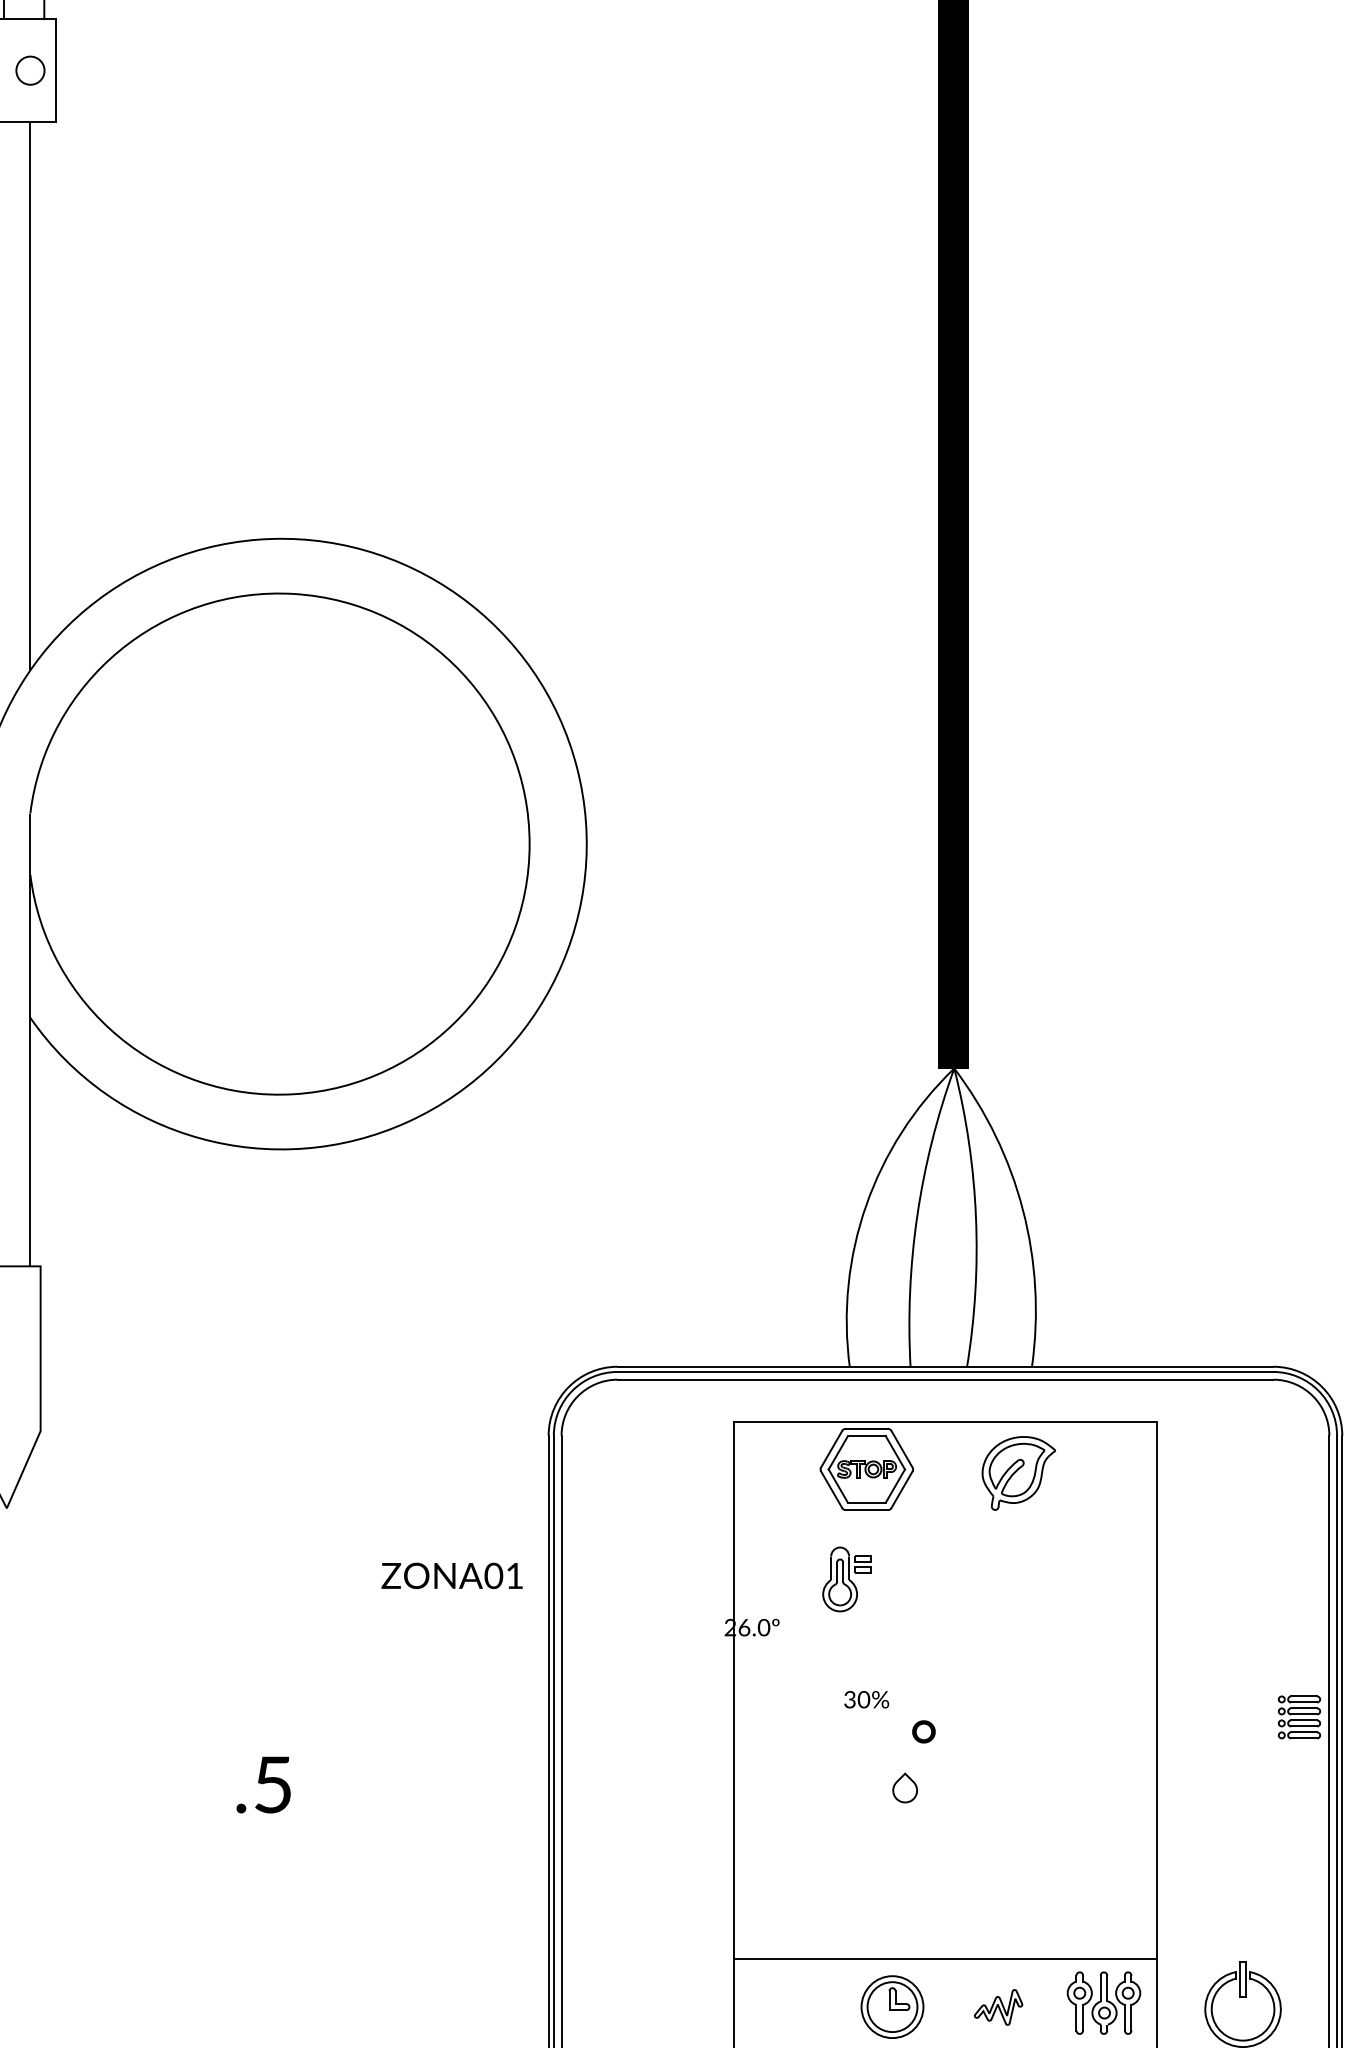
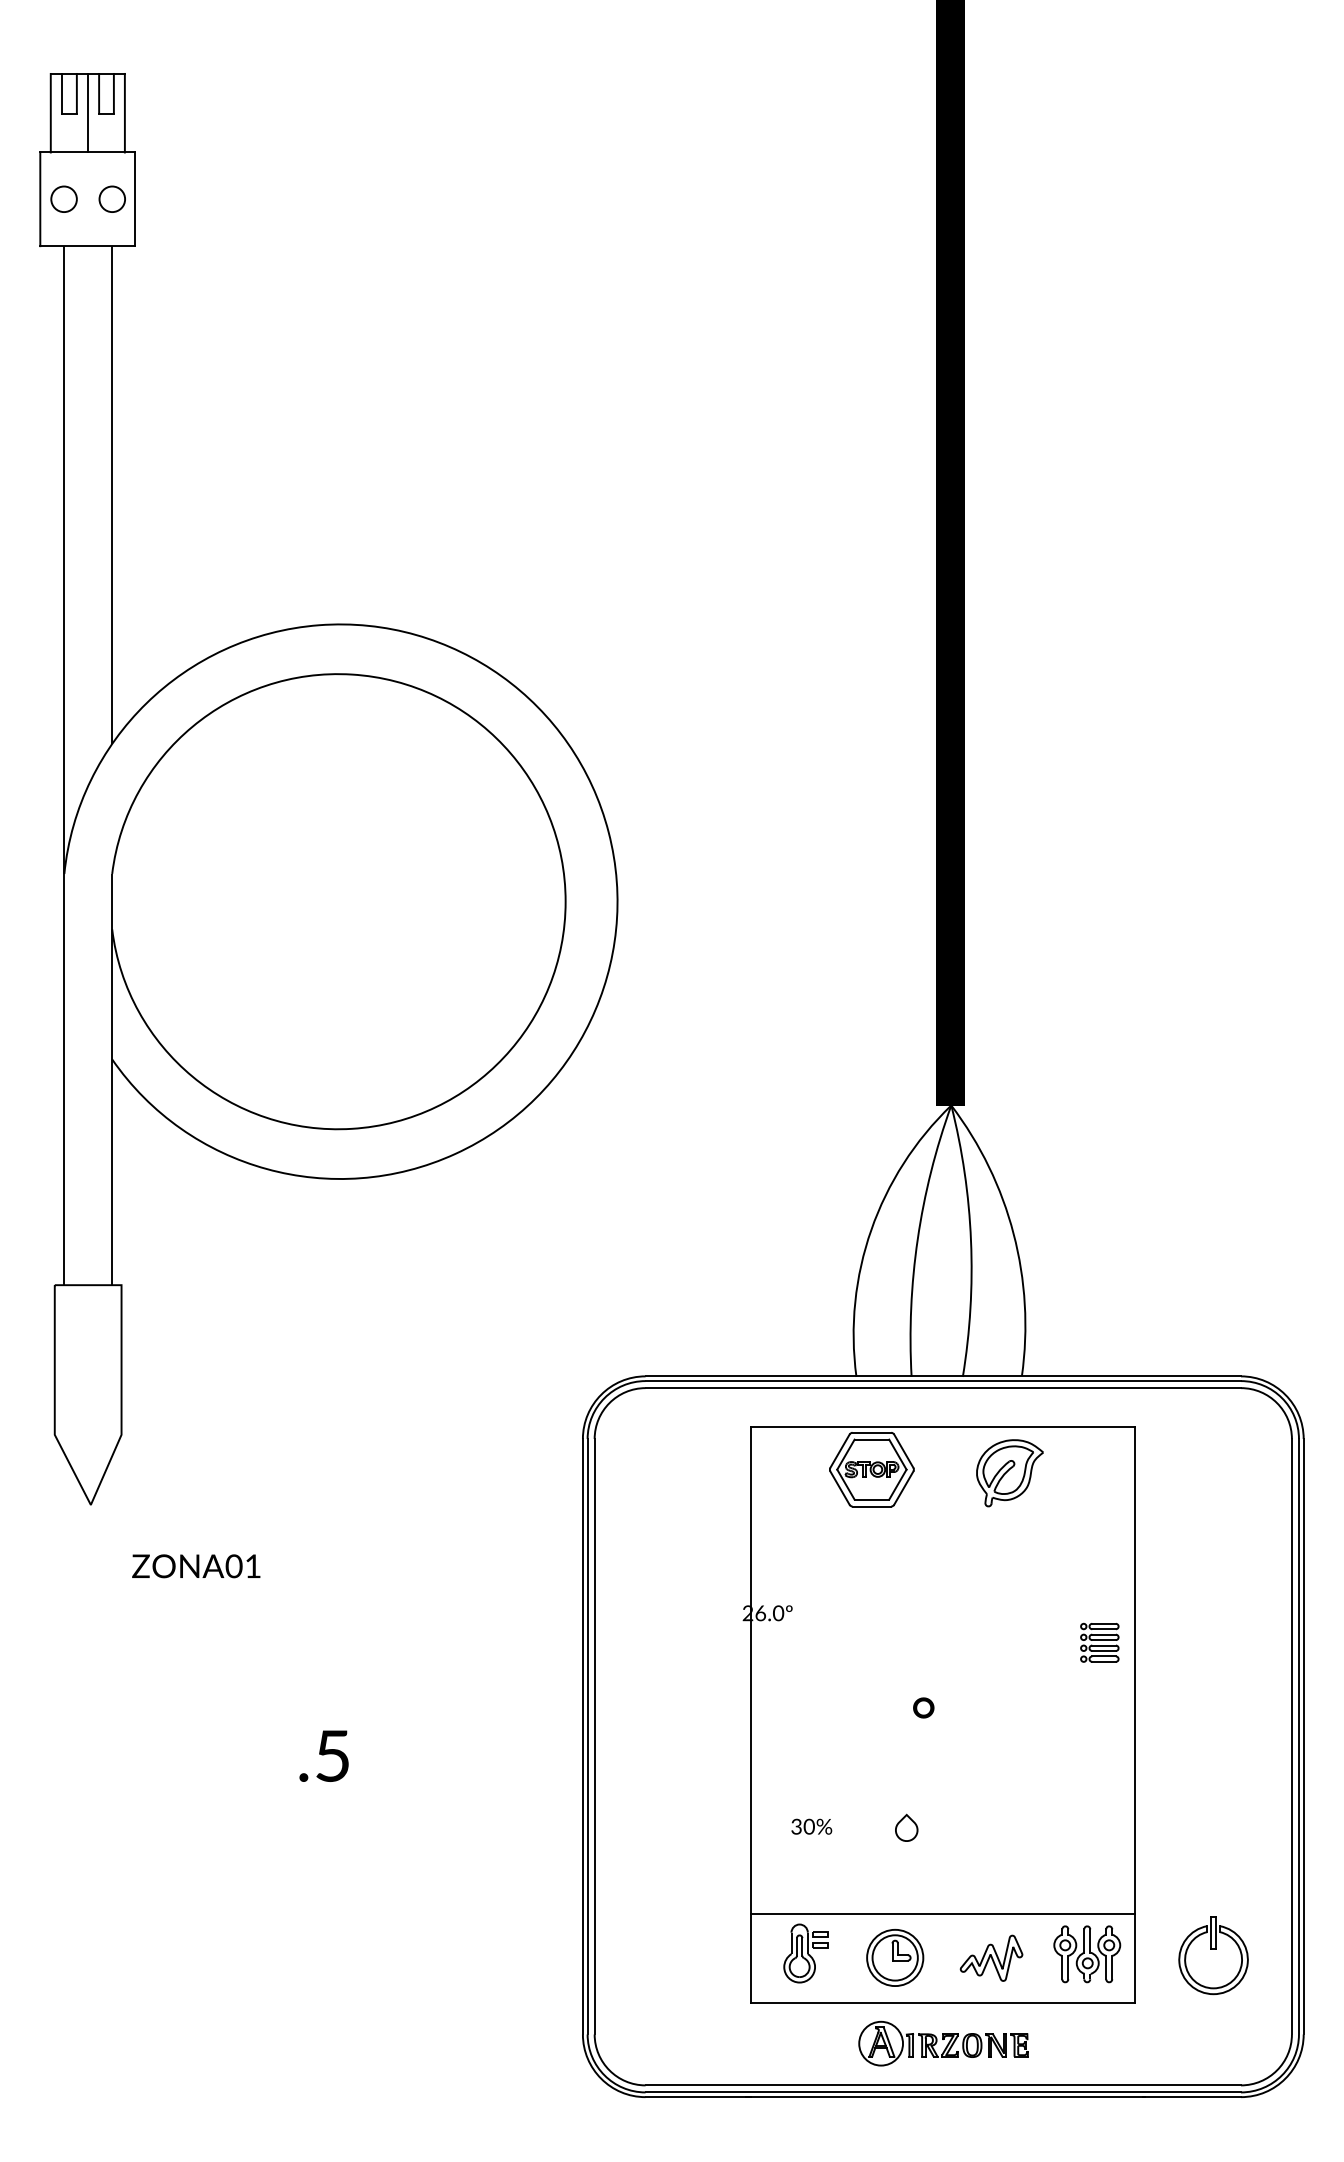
text: (452, 1576) -> (196, 1566), moved
part: (846, 1579) -> (805, 1953), moved
text: (866, 1699) -> (811, 1826), moved
part: (1299, 1717) -> (1099, 1642), moved
part: (904, 1787) -> (906, 1827), moved
part: (998, 2006) -> (991, 1957), size x1.43

